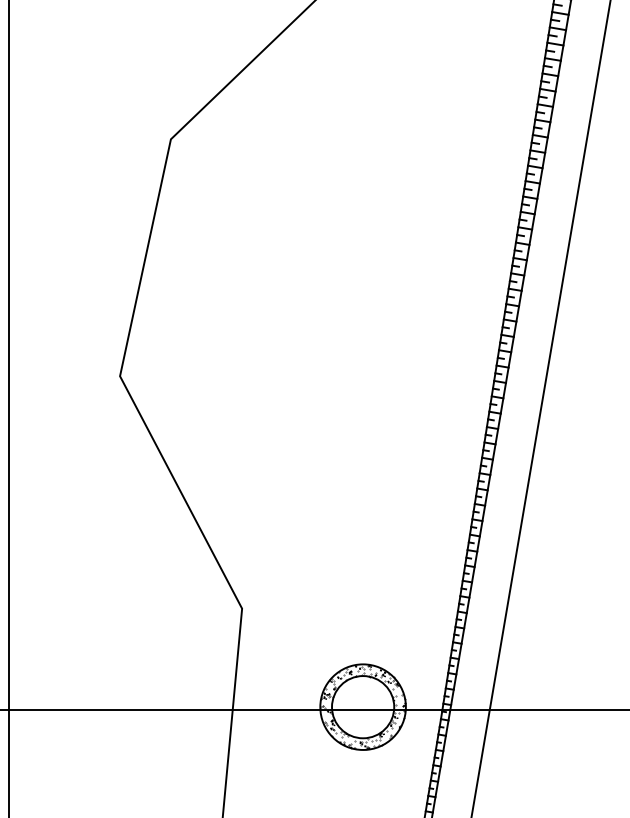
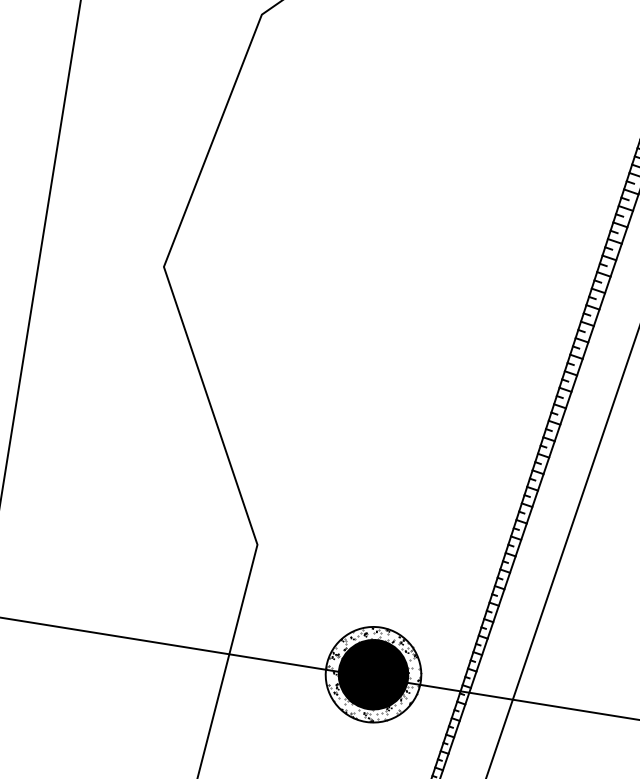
fill: (363, 707) -> (373, 675), added

